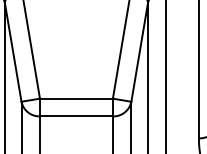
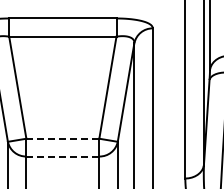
line: (77, 98) -> (63, 138), solid -> dashed
line: (76, 116) -> (62, 156), solid -> dashed

